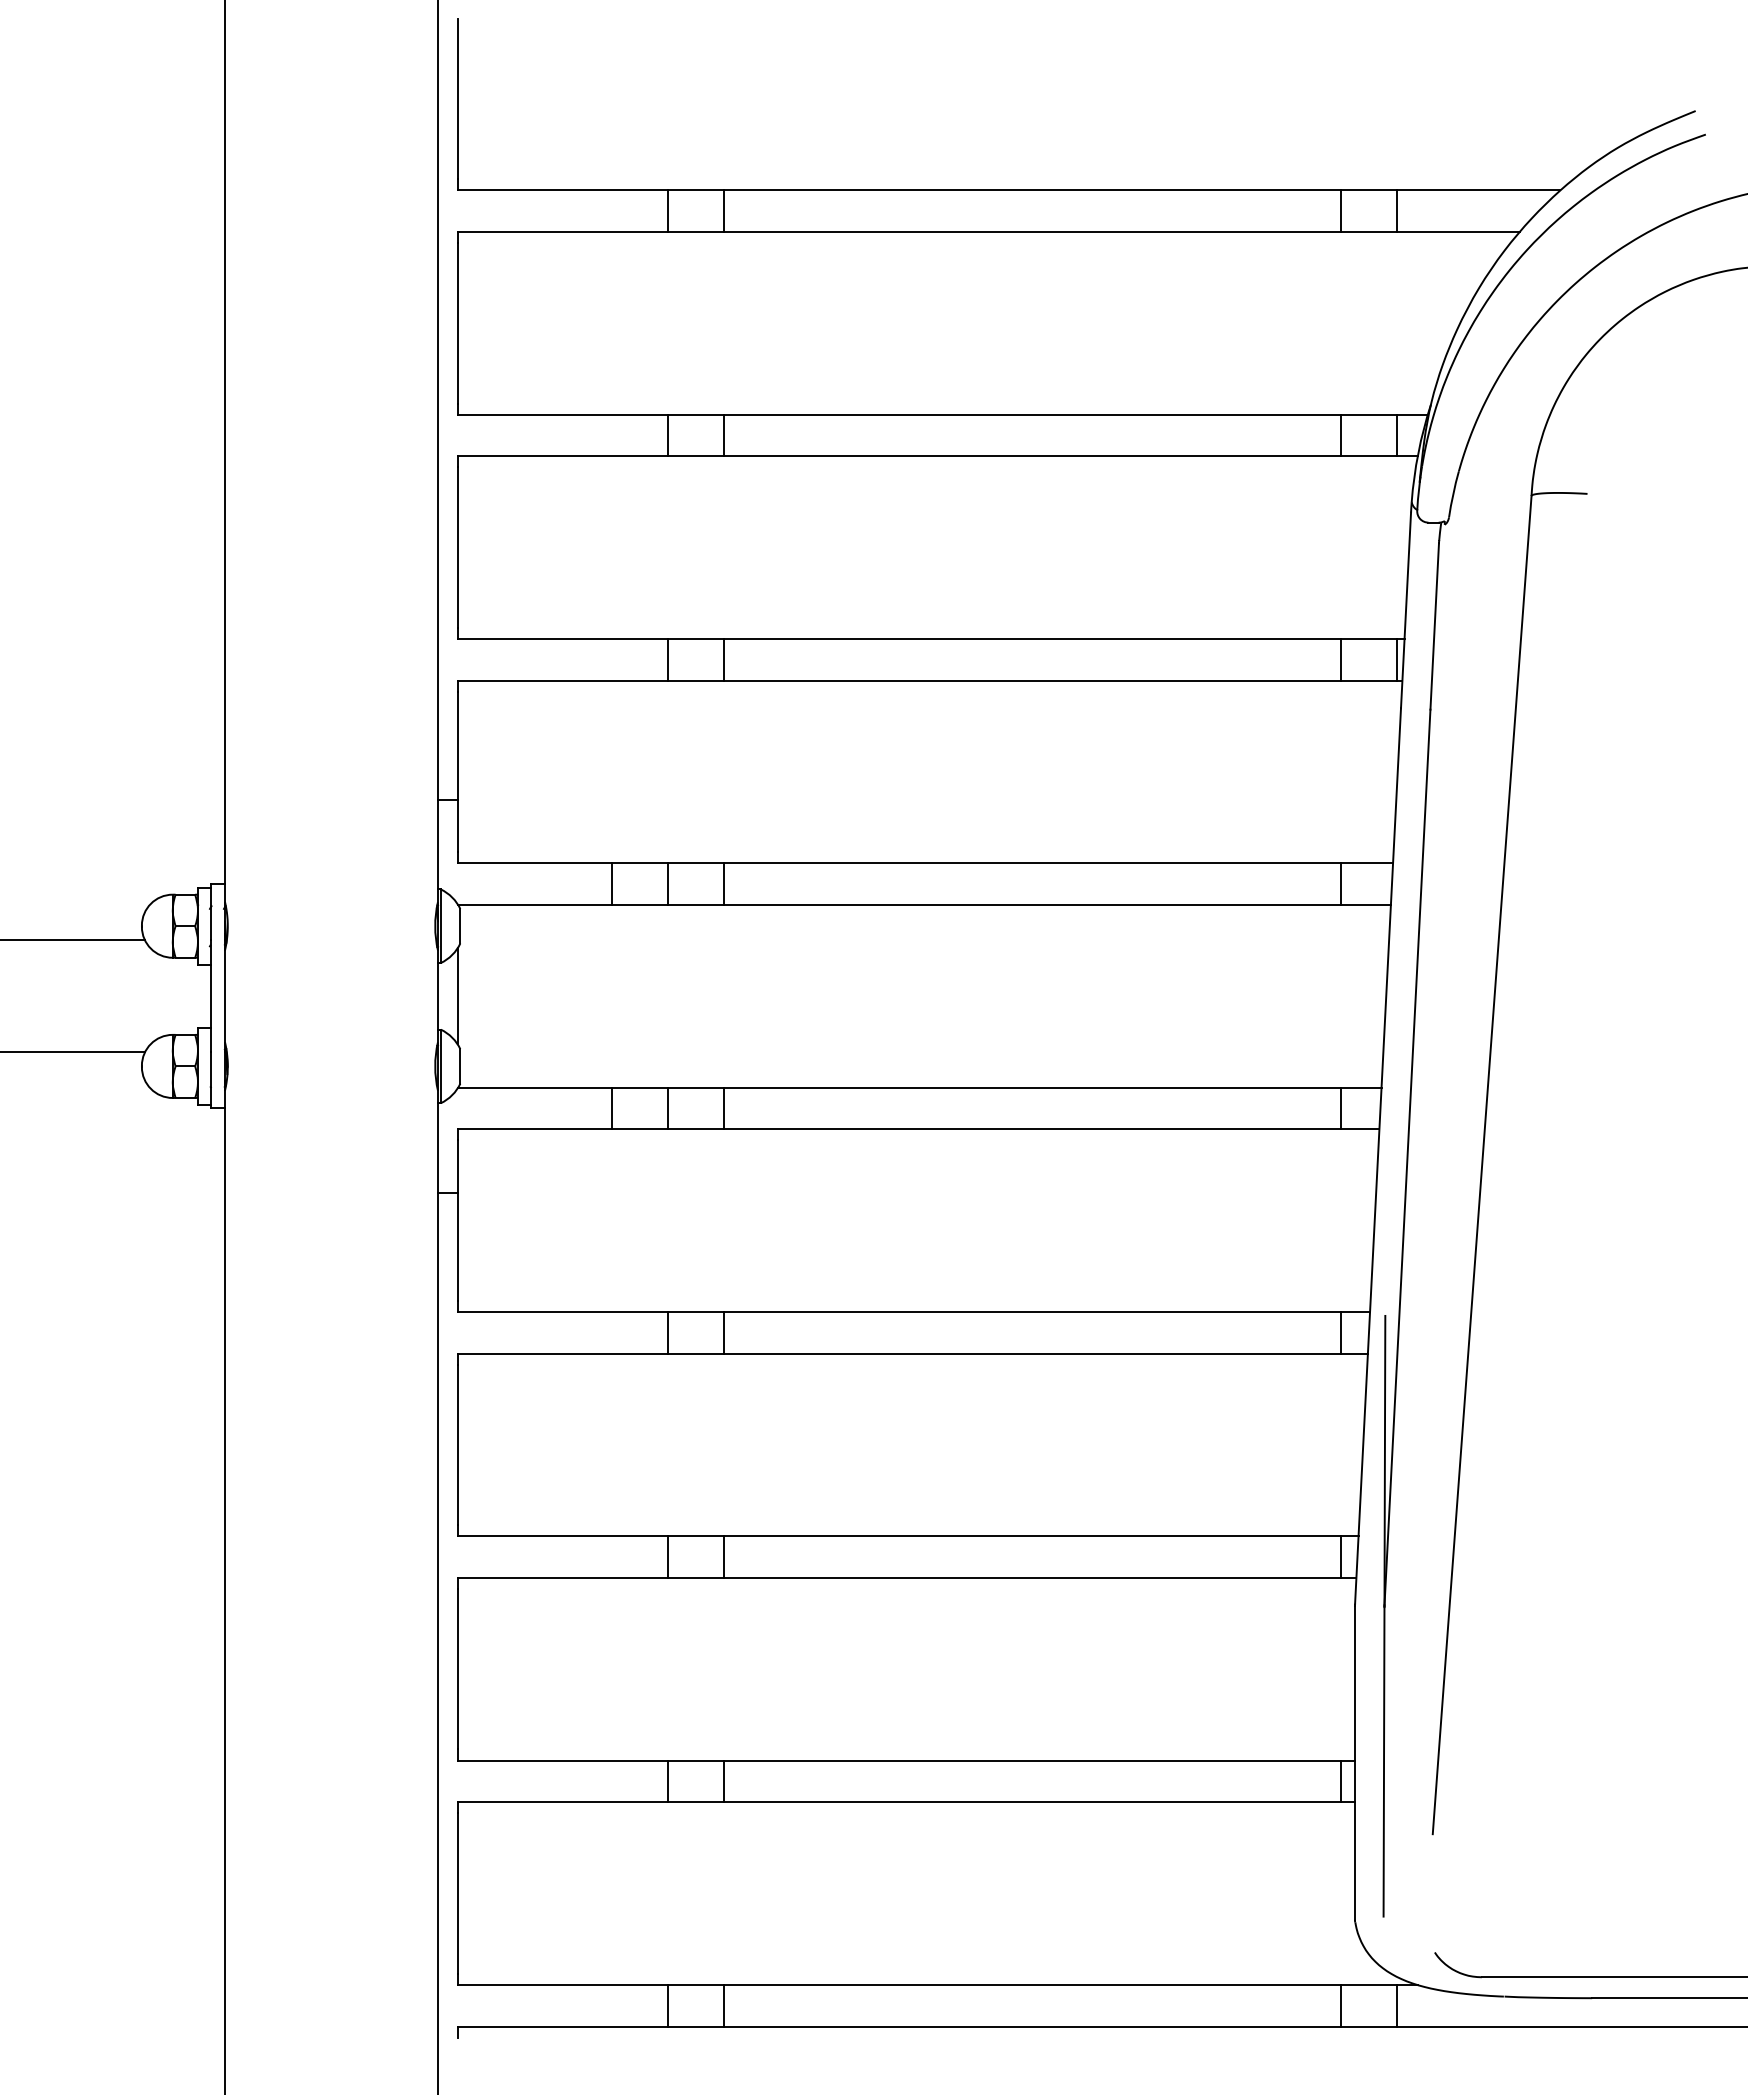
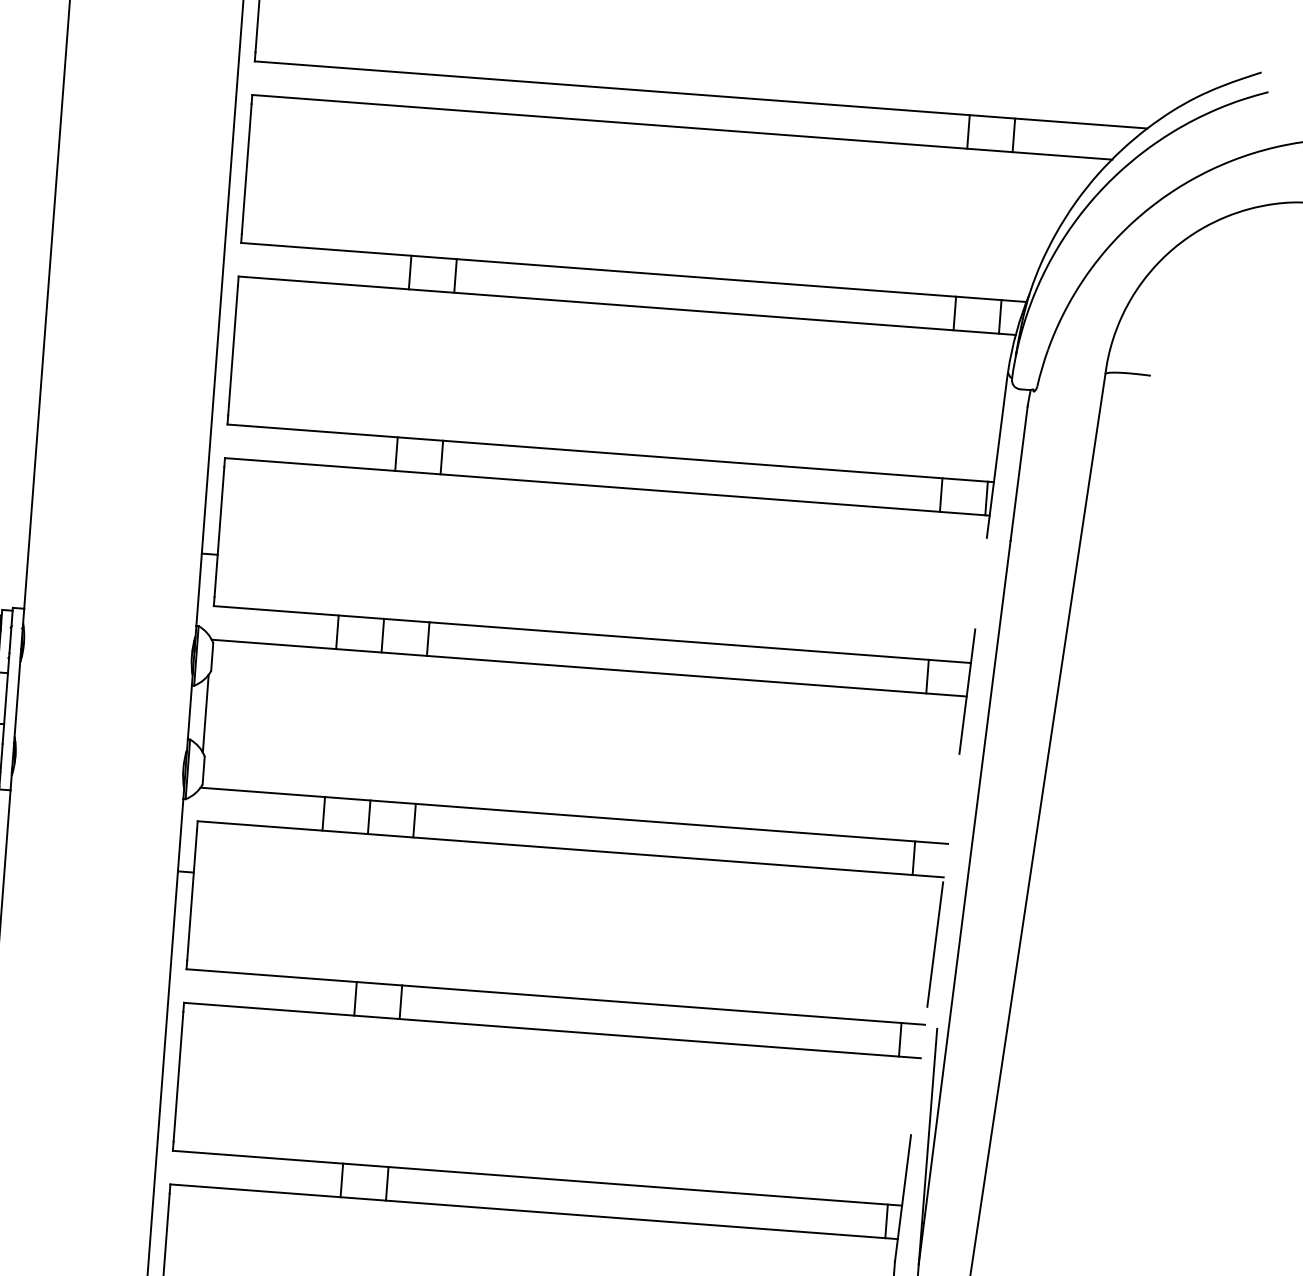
line: (667, 210) -> (423, 90), removed
line: (724, 210) -> (469, 93), removed
line: (1378, 1156) -> (941, 899), solid -> dashed

